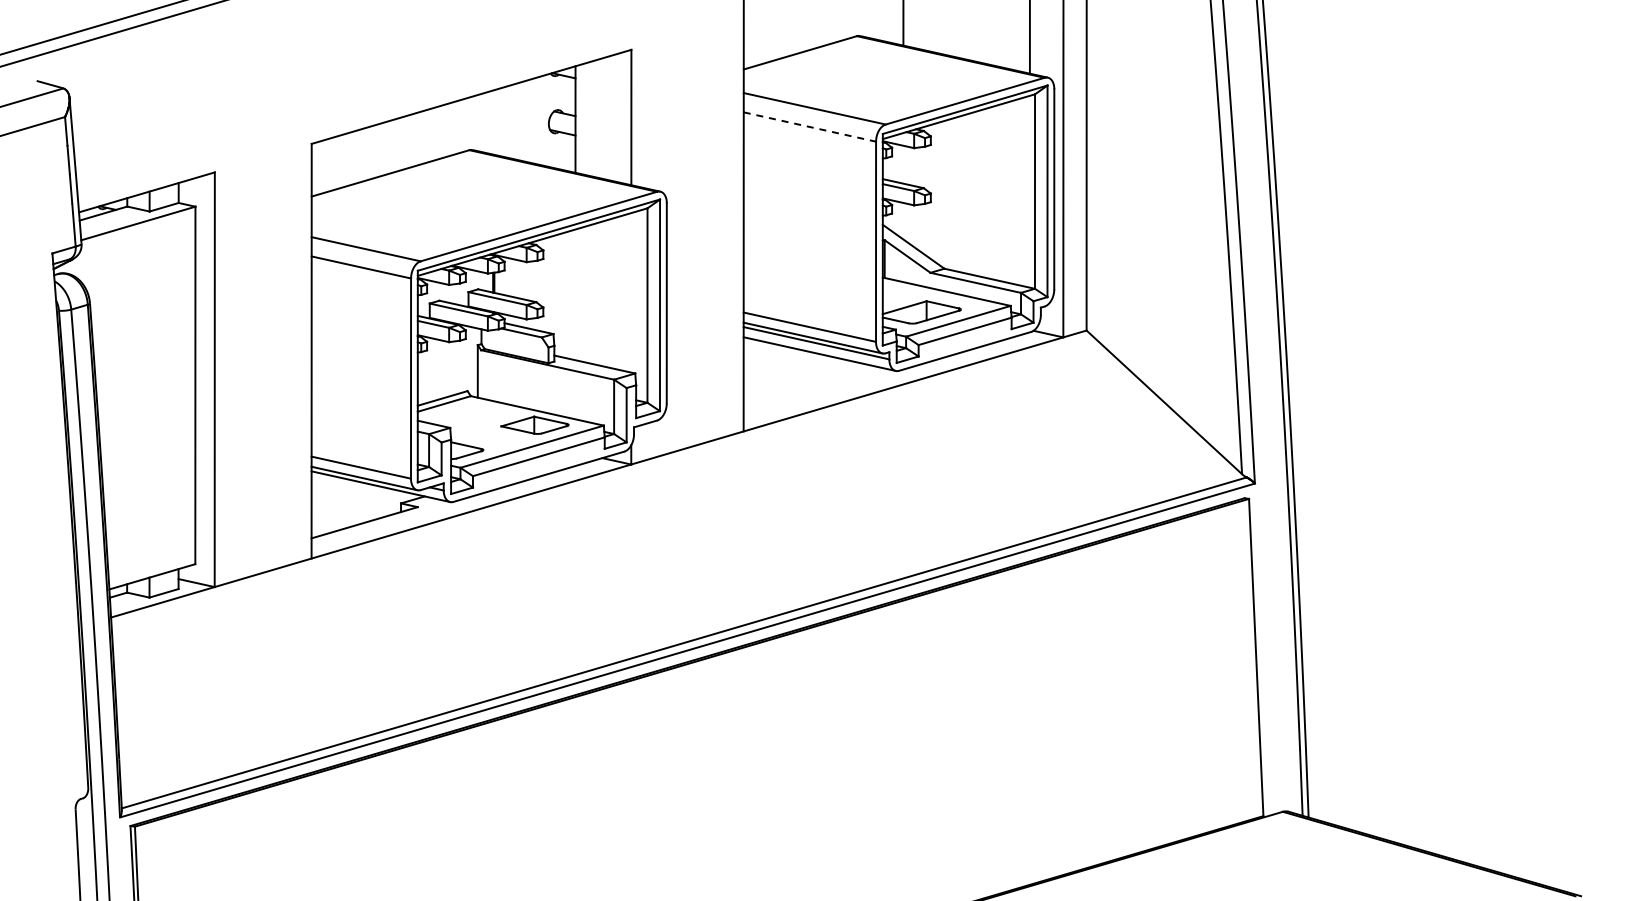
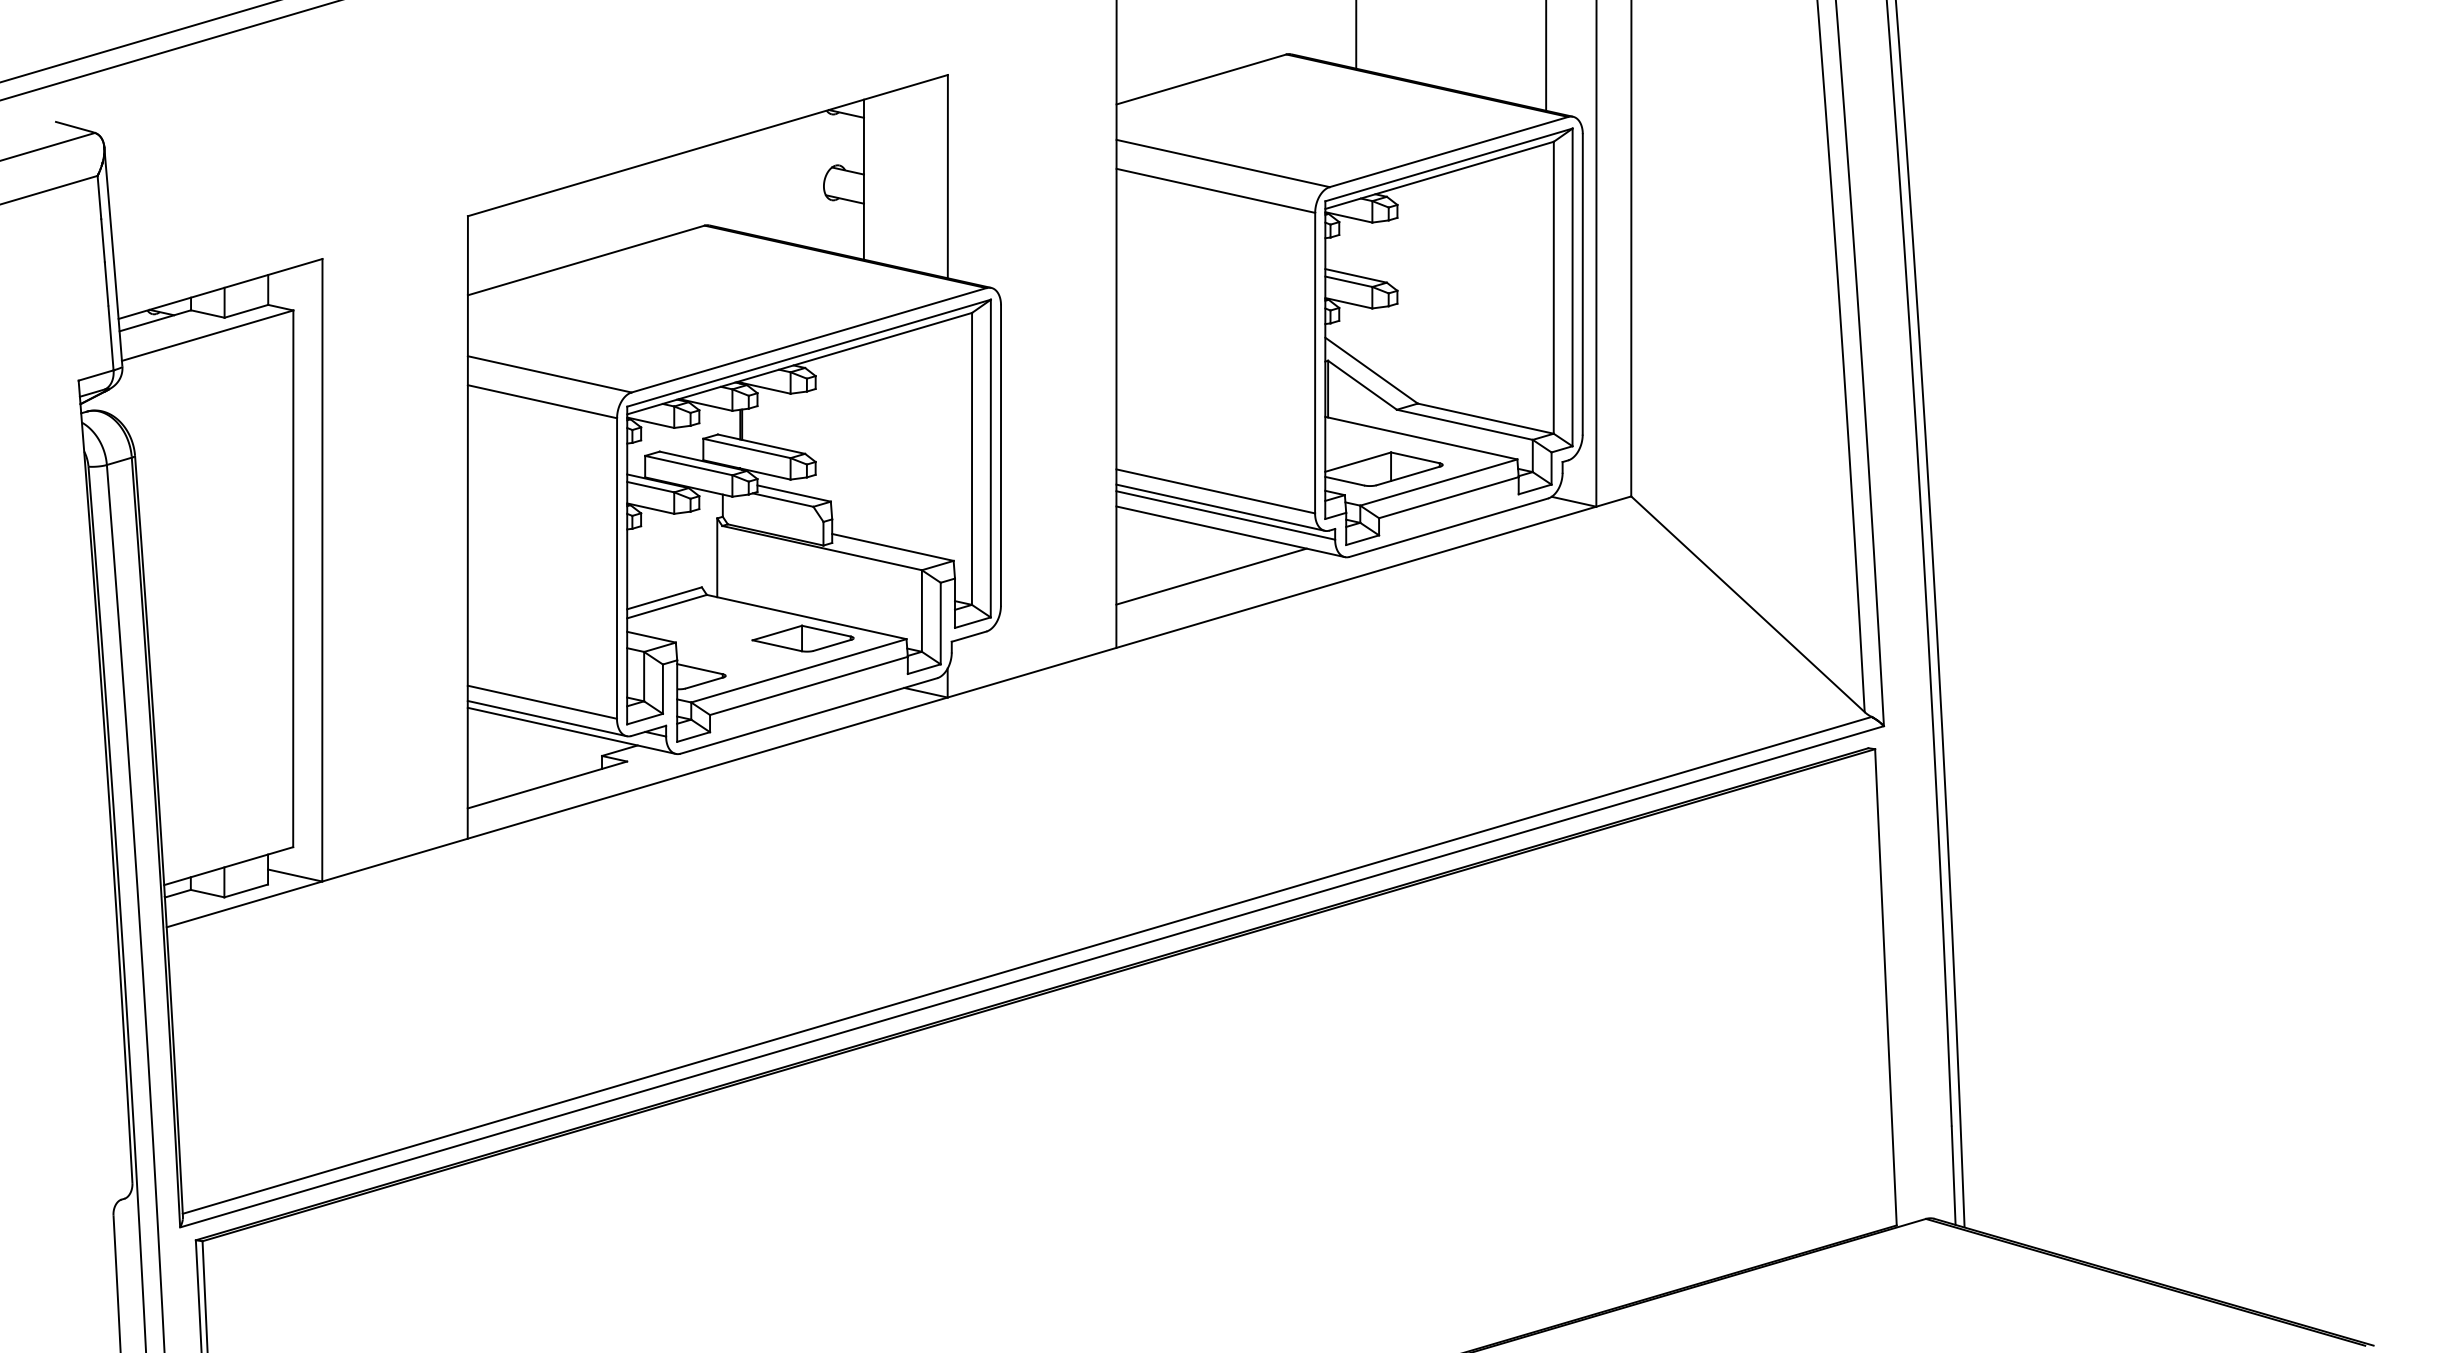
line: (809, 127) -> (1215, 191), dashed -> solid
line: (806, 383) -> (1210, 575), added

